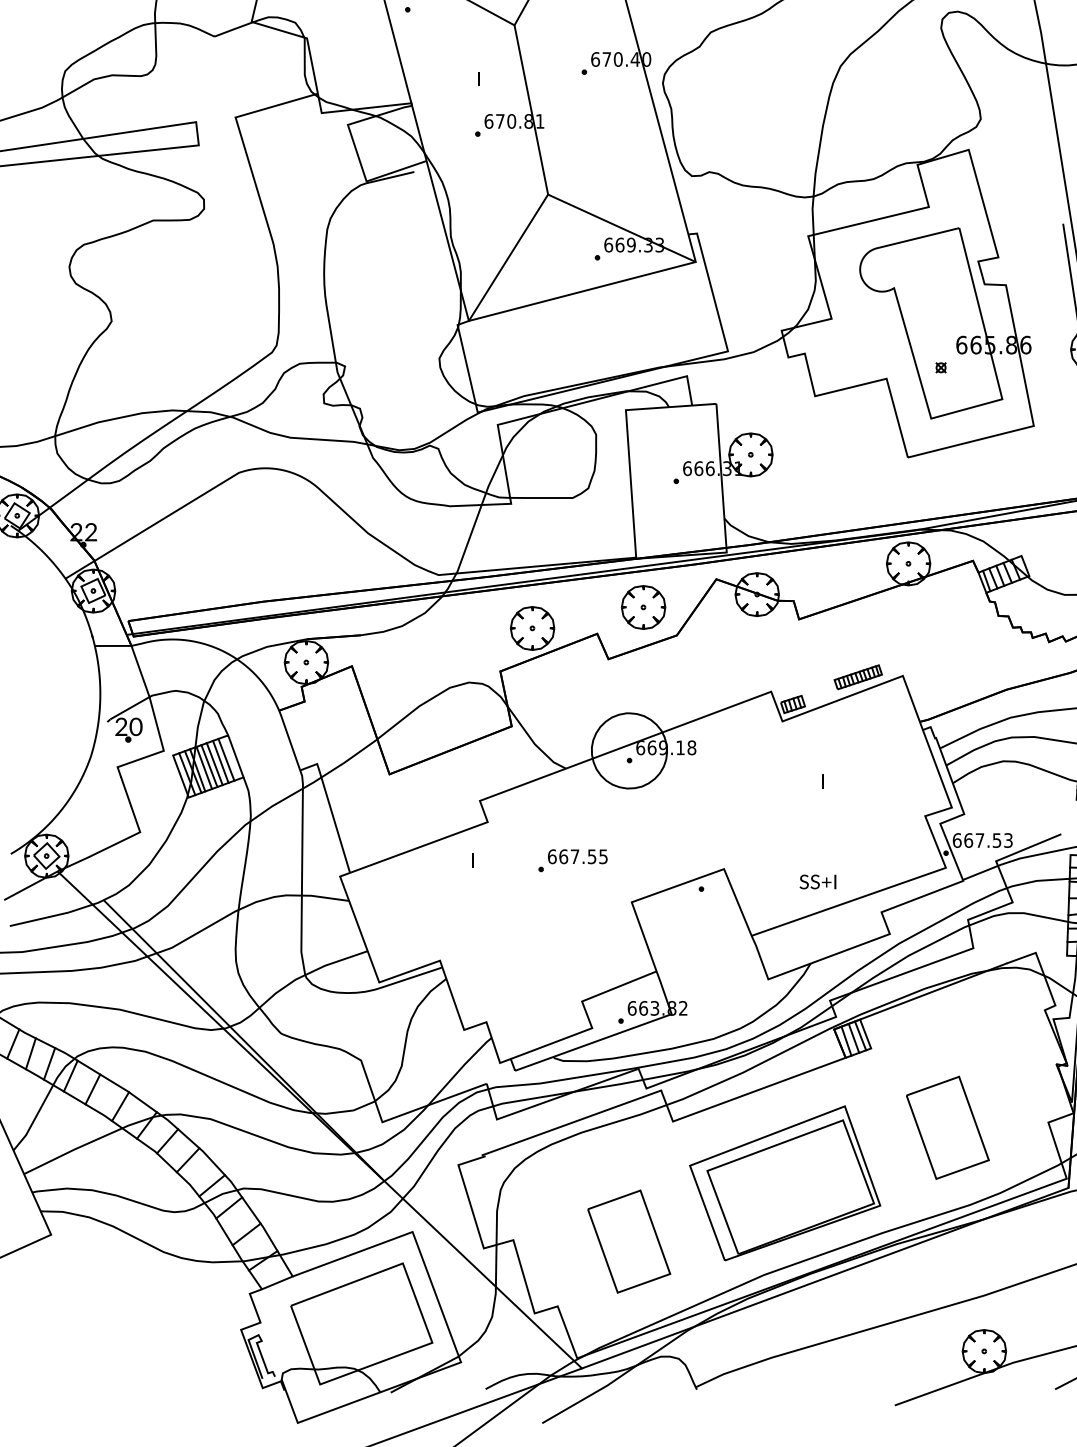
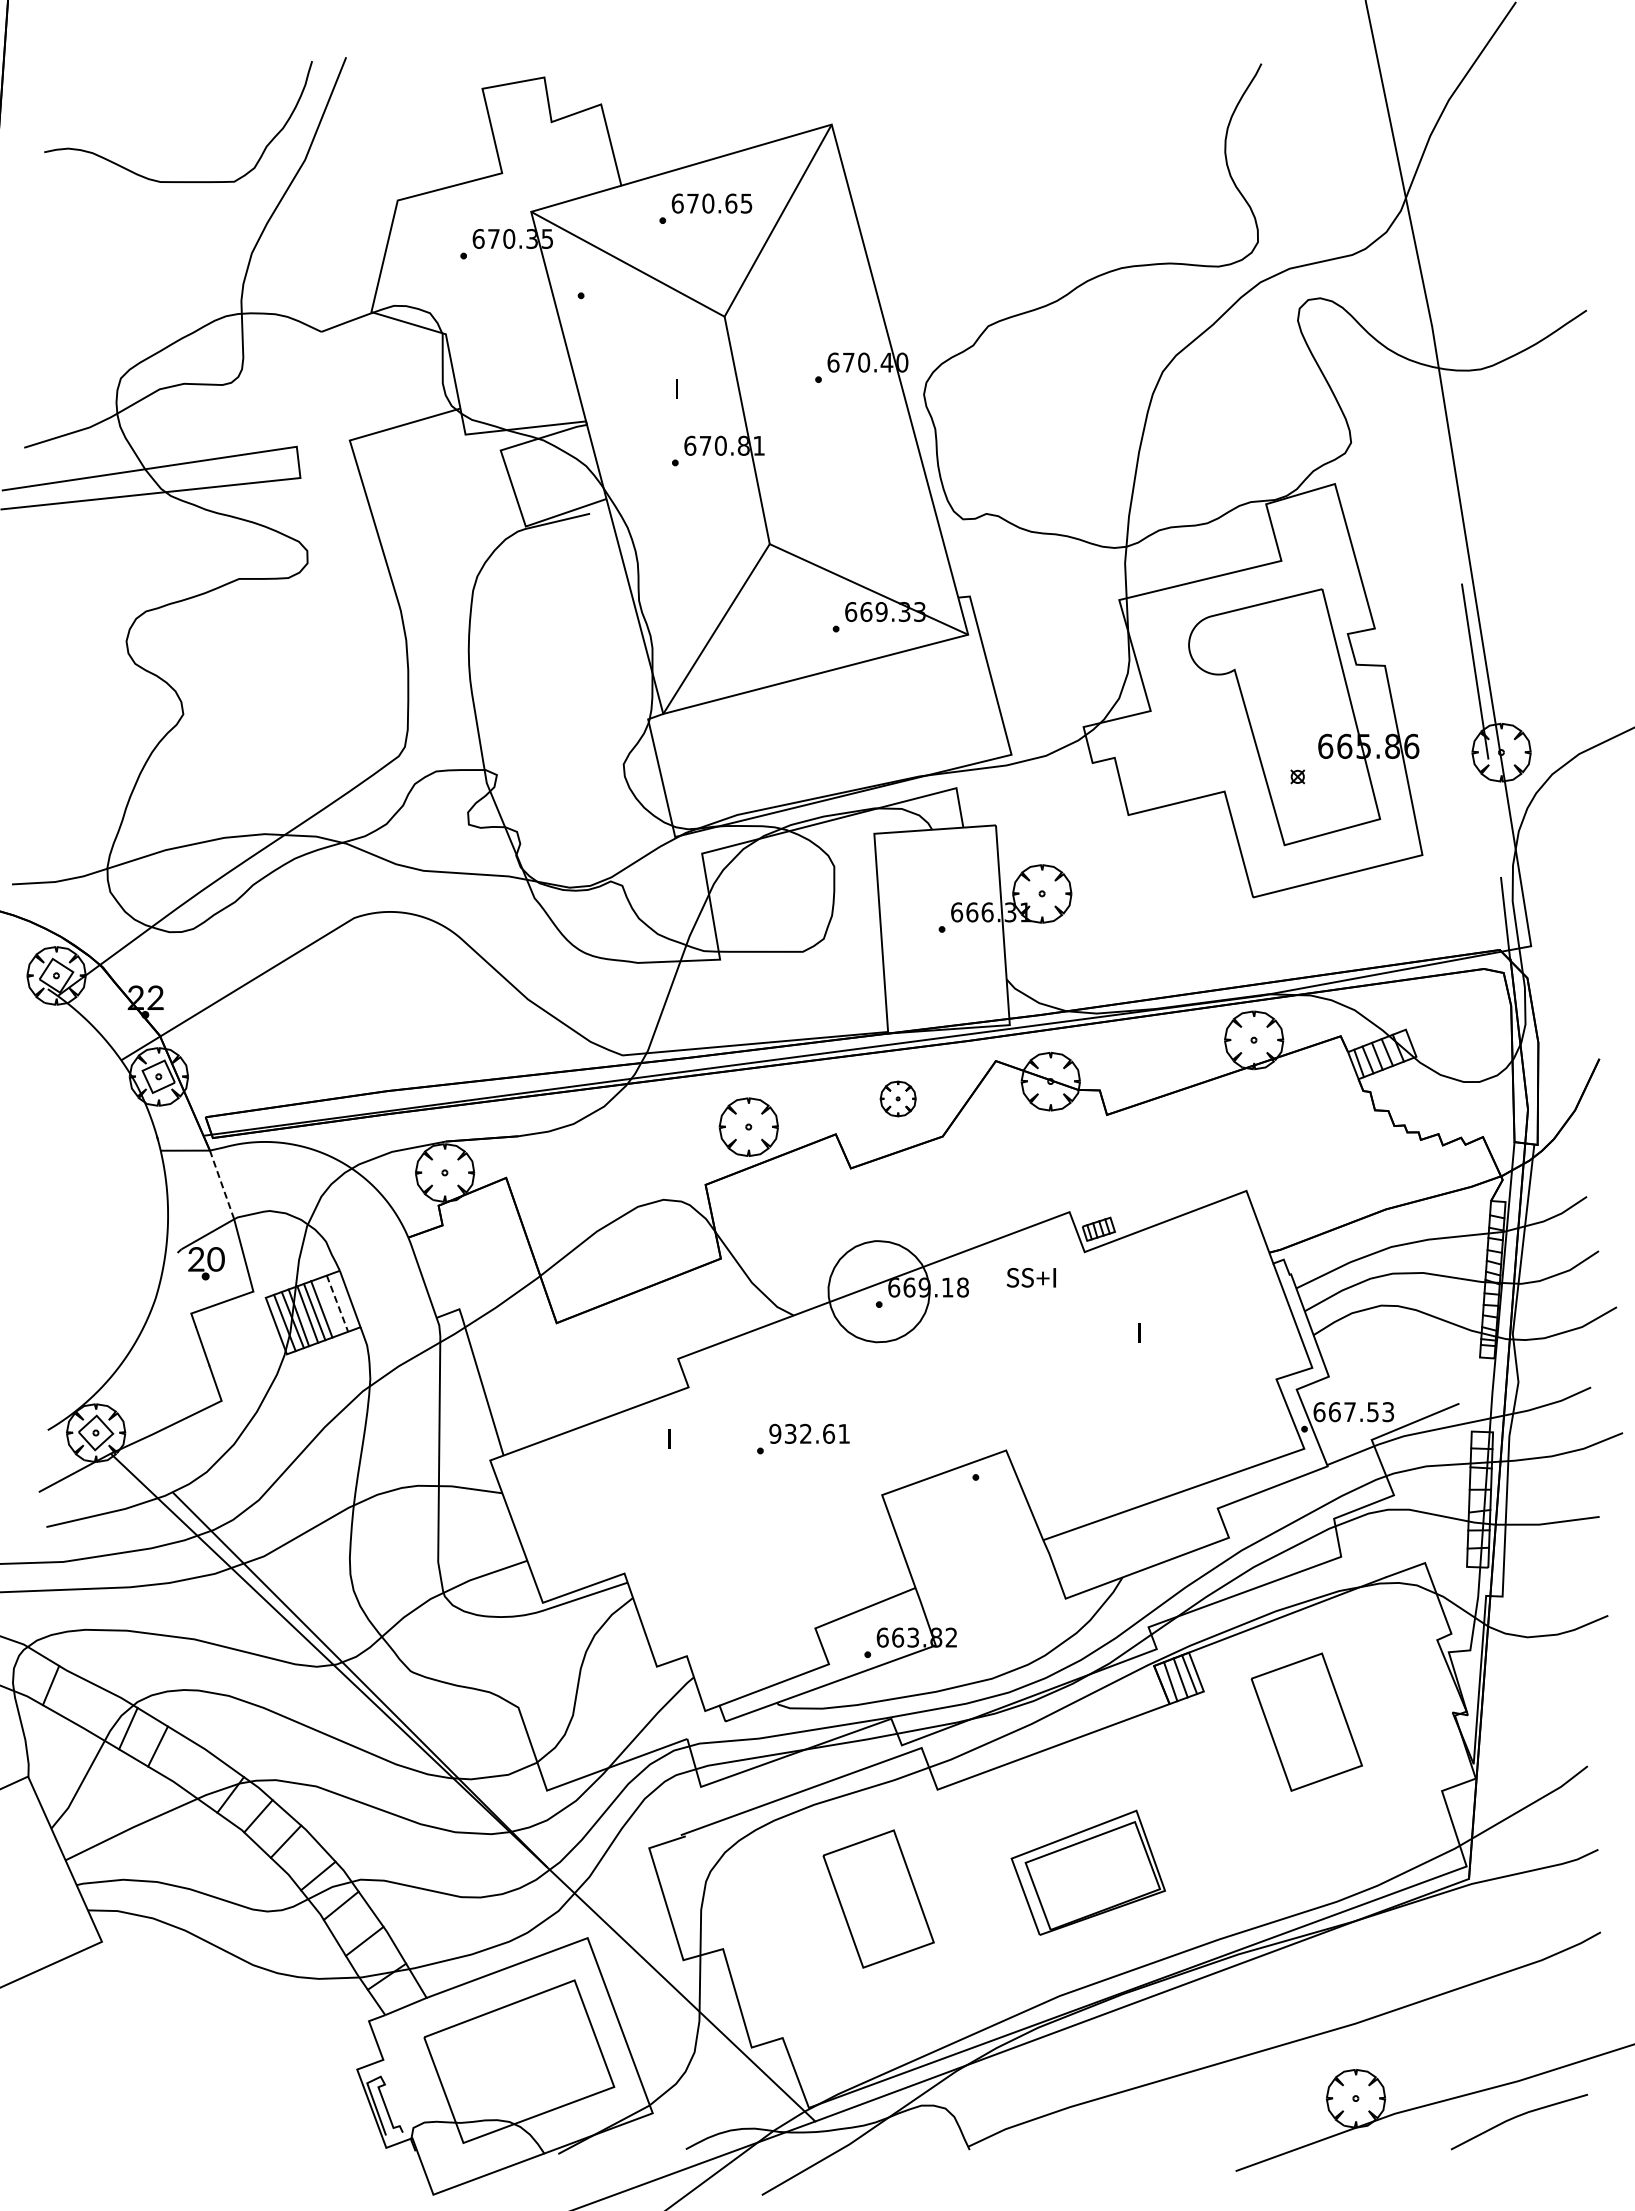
part: (643, 607) -> (898, 1098), size x0.6
line: (140, 671) -> (221, 1184), solid -> dashed
part: (858, 677) -> (1186, 1192), removed
line: (226, 760) -> (337, 1304), solid -> dashed
line: (220, 761) -> (329, 1306), removed
text: (577, 856) -> (809, 1433), 667.55 -> 932.61
text: (817, 881) -> (1030, 1277), moved
line: (30, 1053) -> (74, 1698), removed
line: (49, 1063) -> (99, 1711), removed
line: (120, 1106) -> (194, 1769), removed
part: (947, 1127) -> (1306, 1721), moved
part: (785, 1183) -> (1088, 1872), size x0.6
part: (629, 1241) -> (878, 1898), moved

